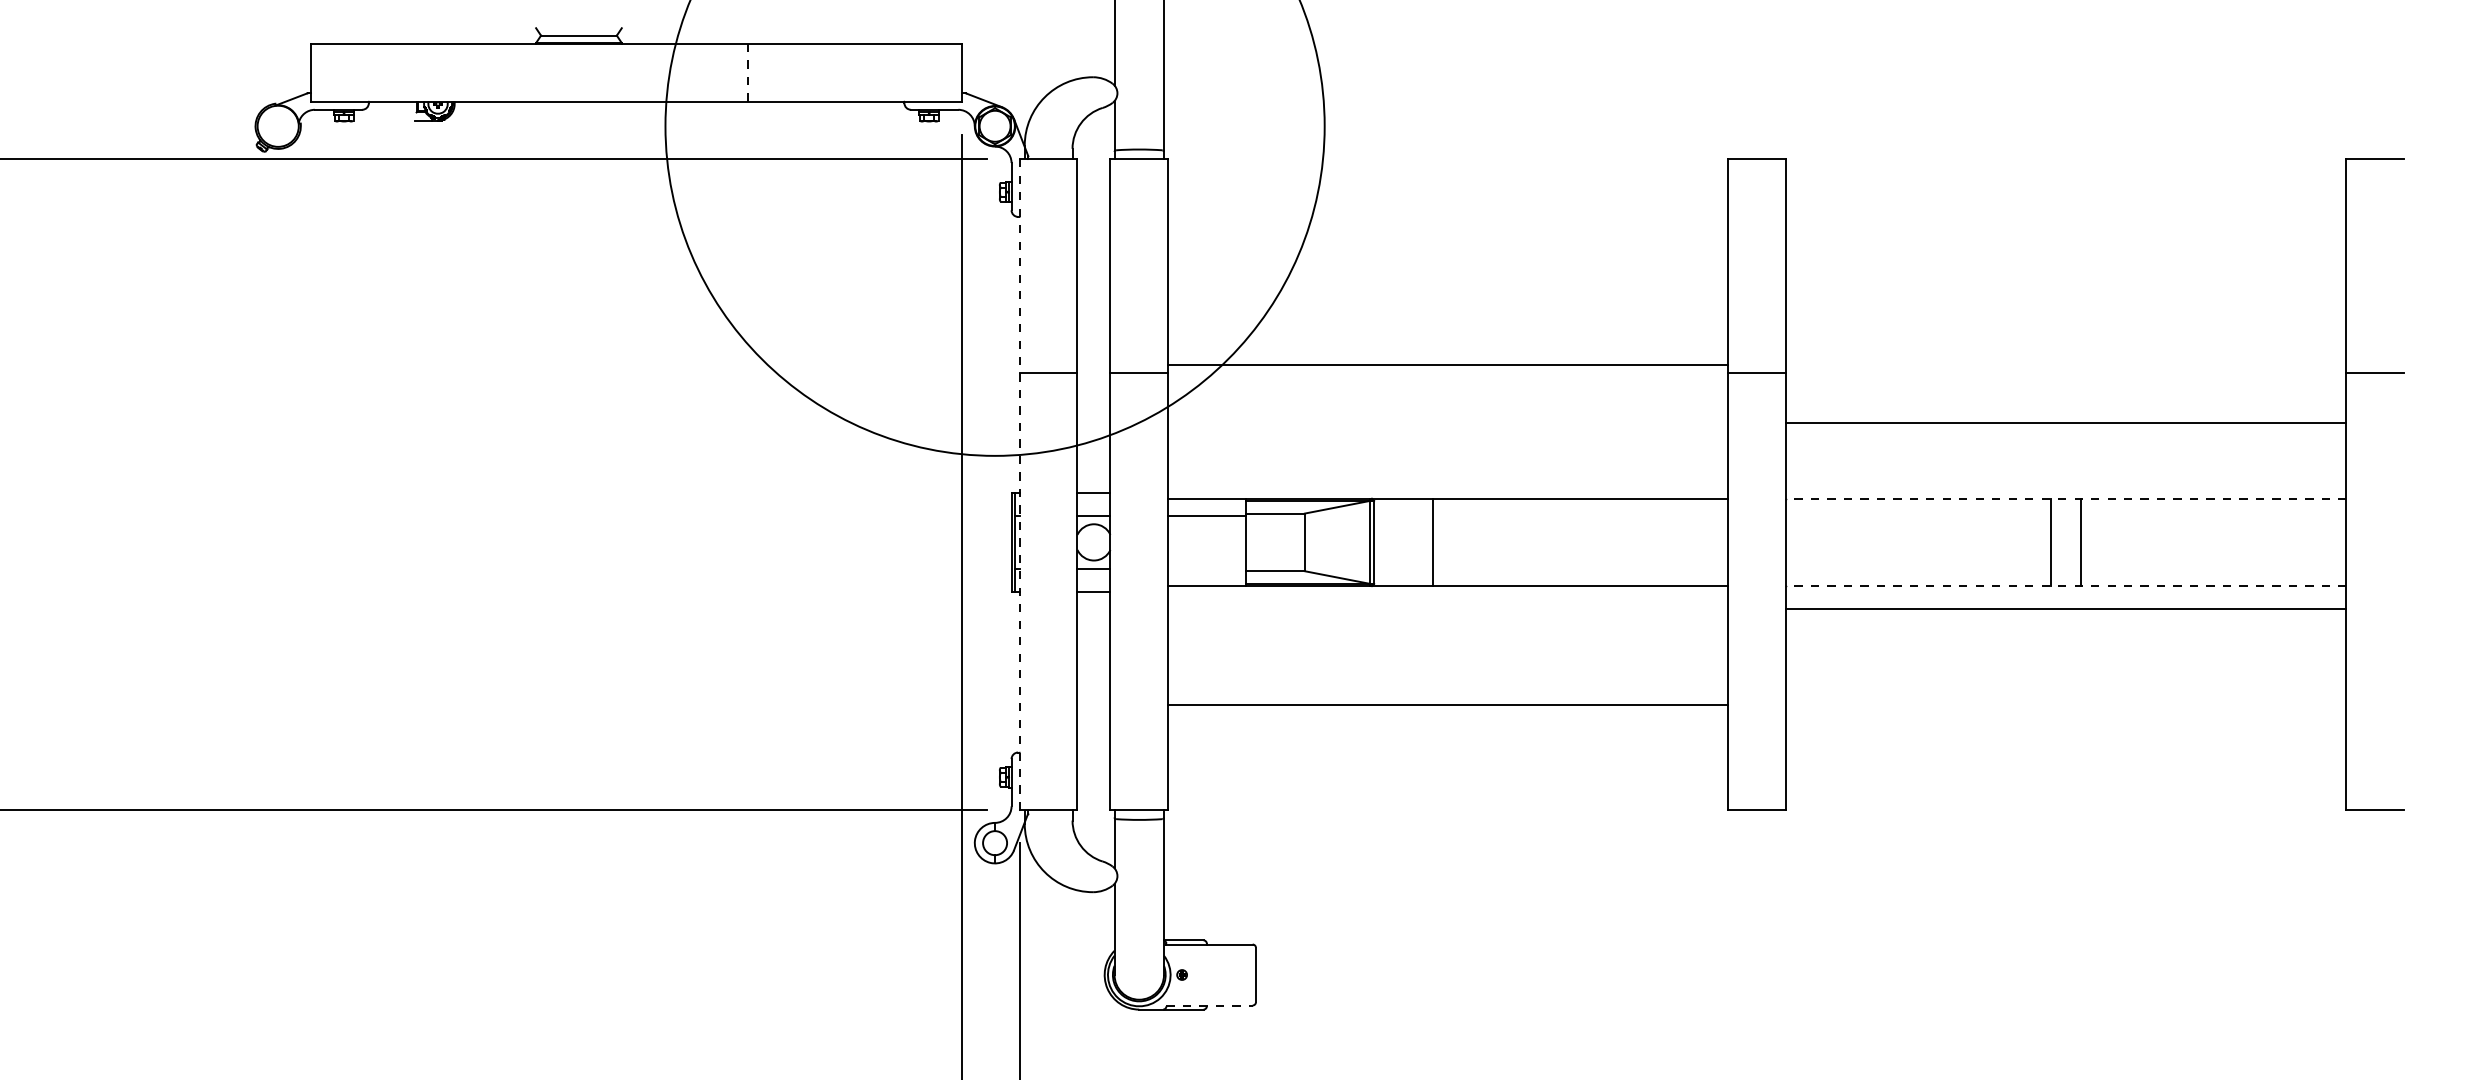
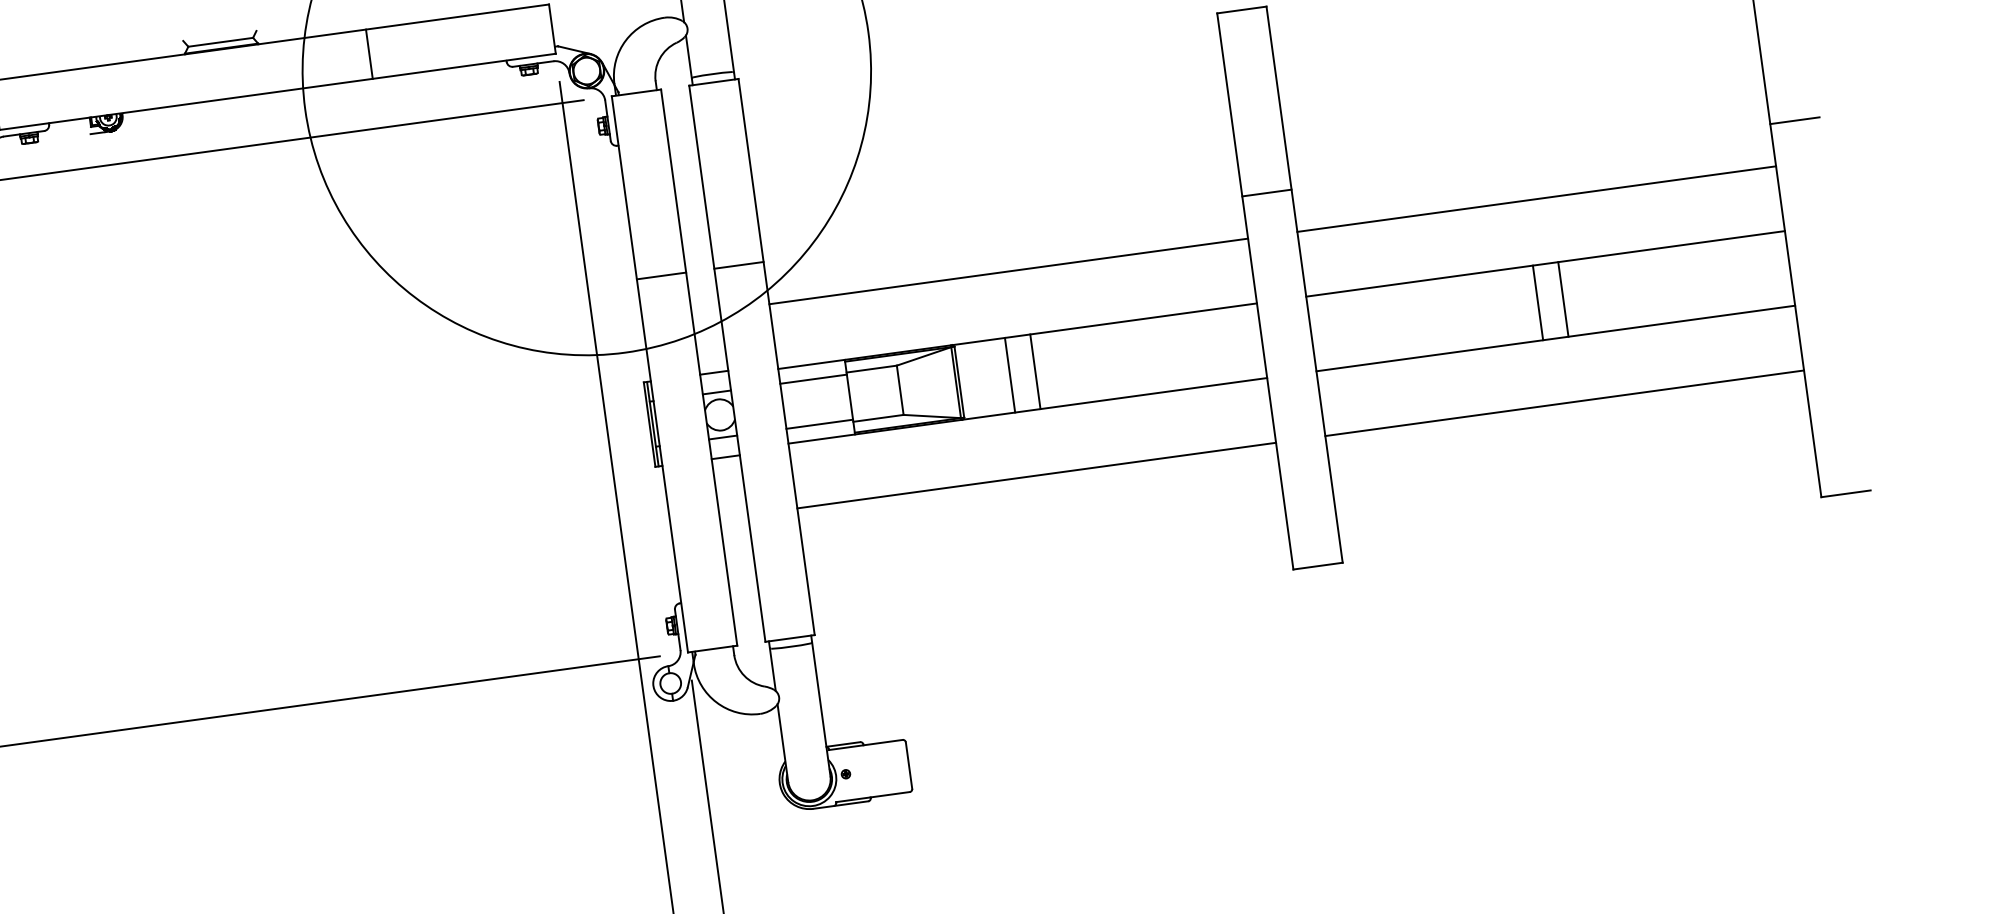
line: (747, 72) -> (369, 54), dashed -> solid
line: (1448, 364) -> (1008, 271), moved
line: (1019, 485) -> (649, 375), dashed -> solid
line: (2065, 498) -> (1544, 263), dashed -> solid
line: (1463, 542) -> (1035, 371), added
line: (1207, 568) -> (820, 423), added
line: (2065, 586) -> (1555, 338), dashed -> solid
line: (2066, 608) -> (1564, 402), moved
line: (1448, 704) -> (1036, 475), moved
line: (1210, 1005) -> (873, 796), dashed -> solid

